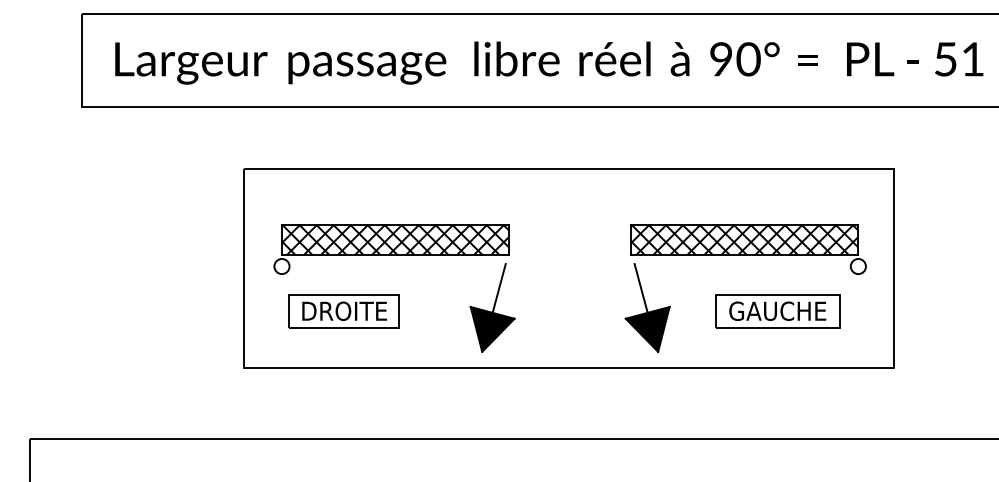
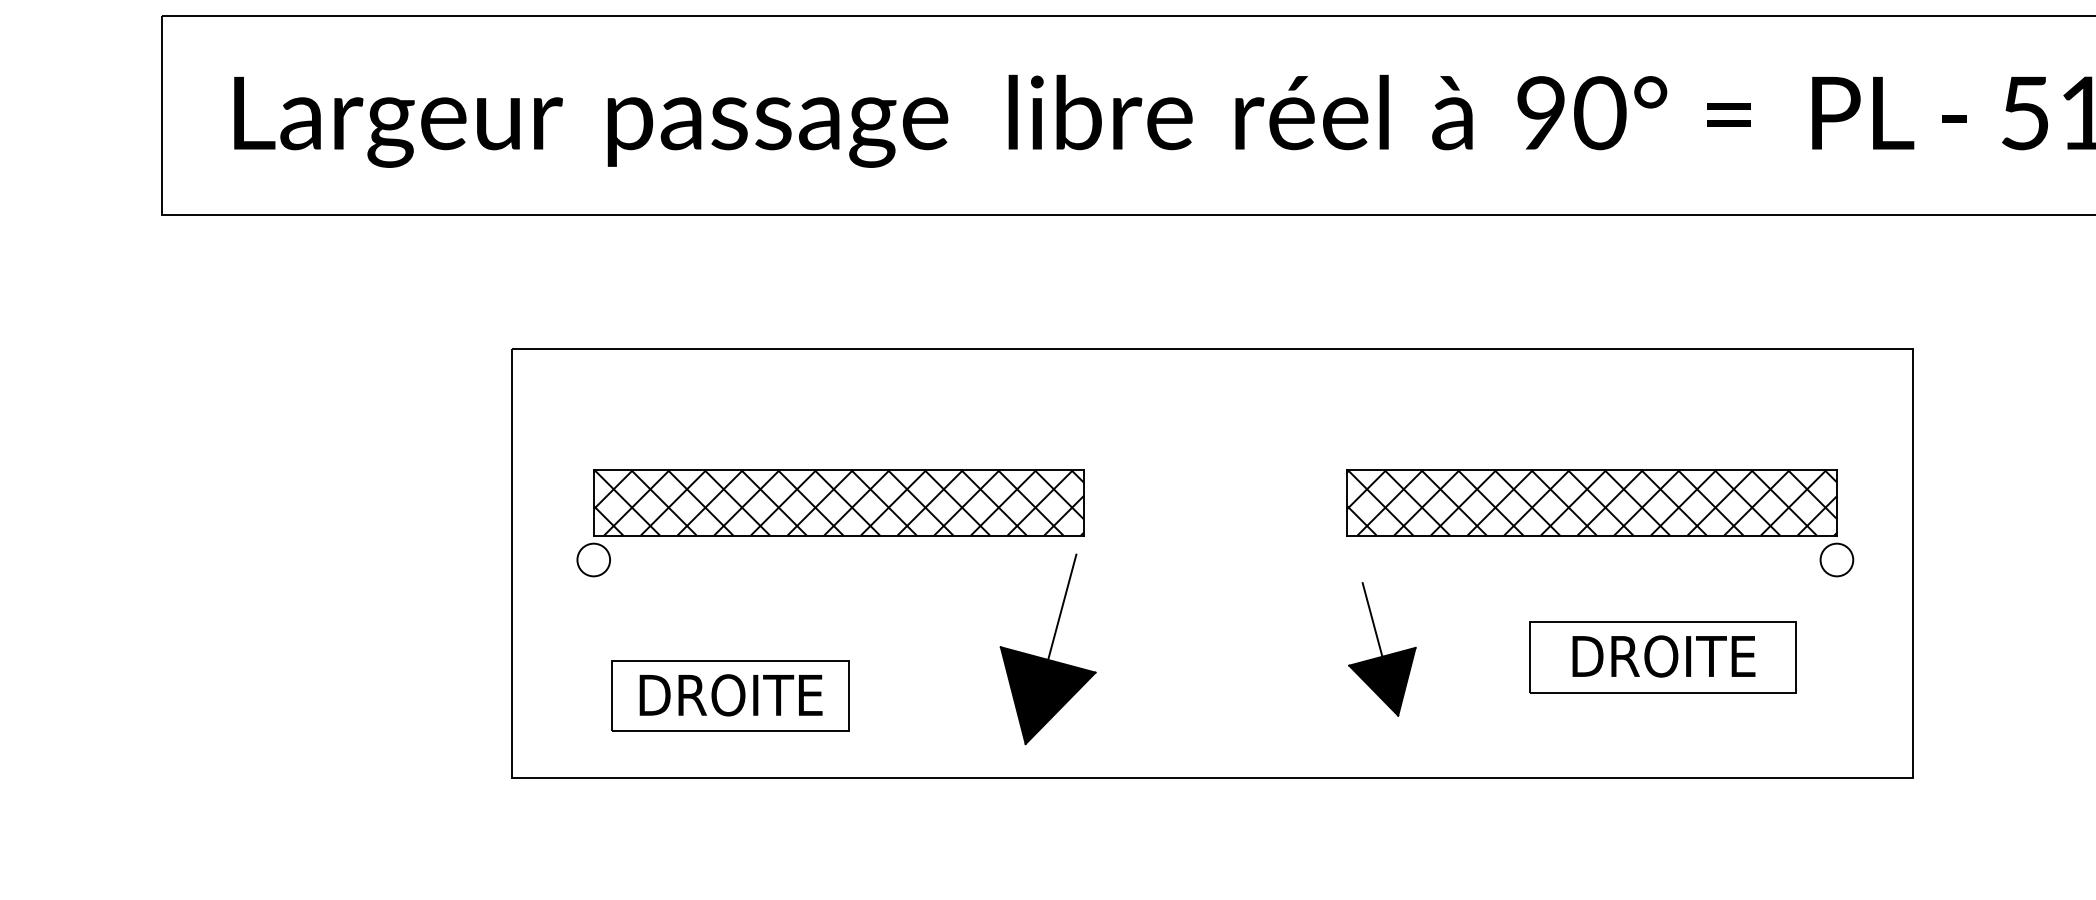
part: (647, 307) -> (1382, 648), size x0.7
text: (777, 310) -> (1662, 654), GAUCHE -> DROITE
part: (343, 311) -> (728, 695), moved

